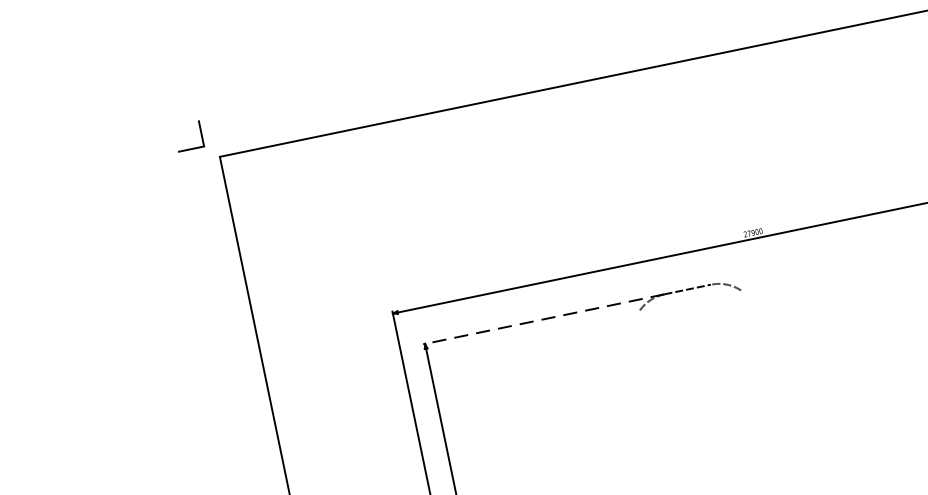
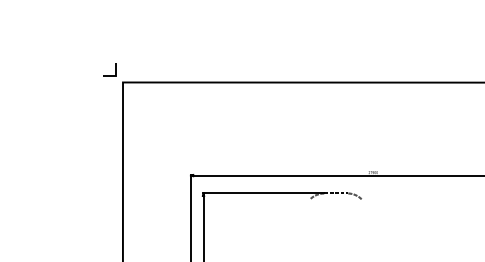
line: (544, 319) -> (263, 193), dashed -> solid

